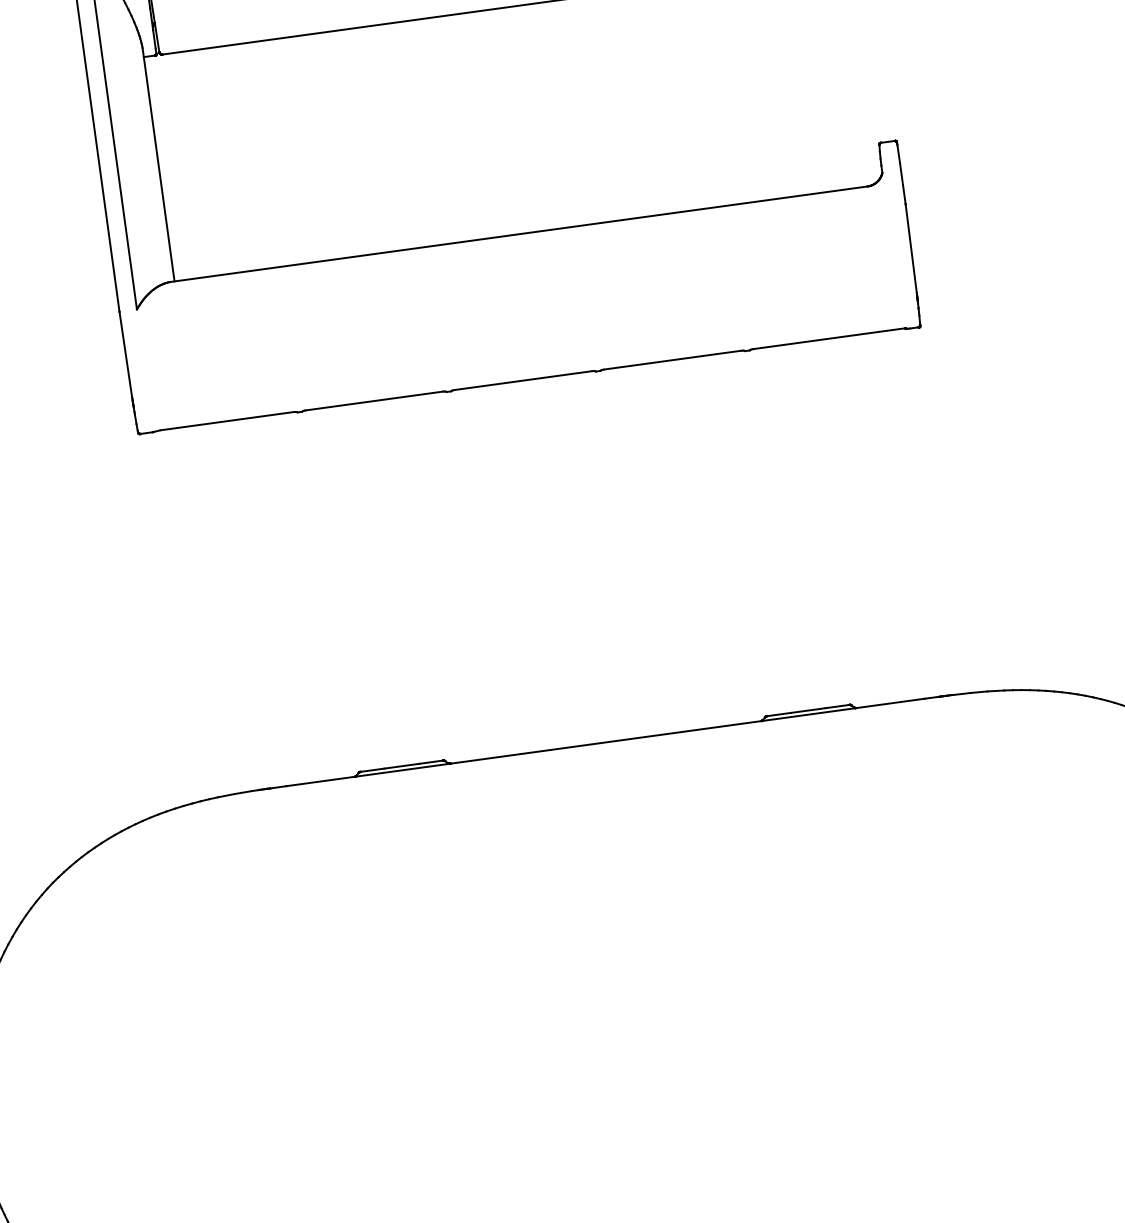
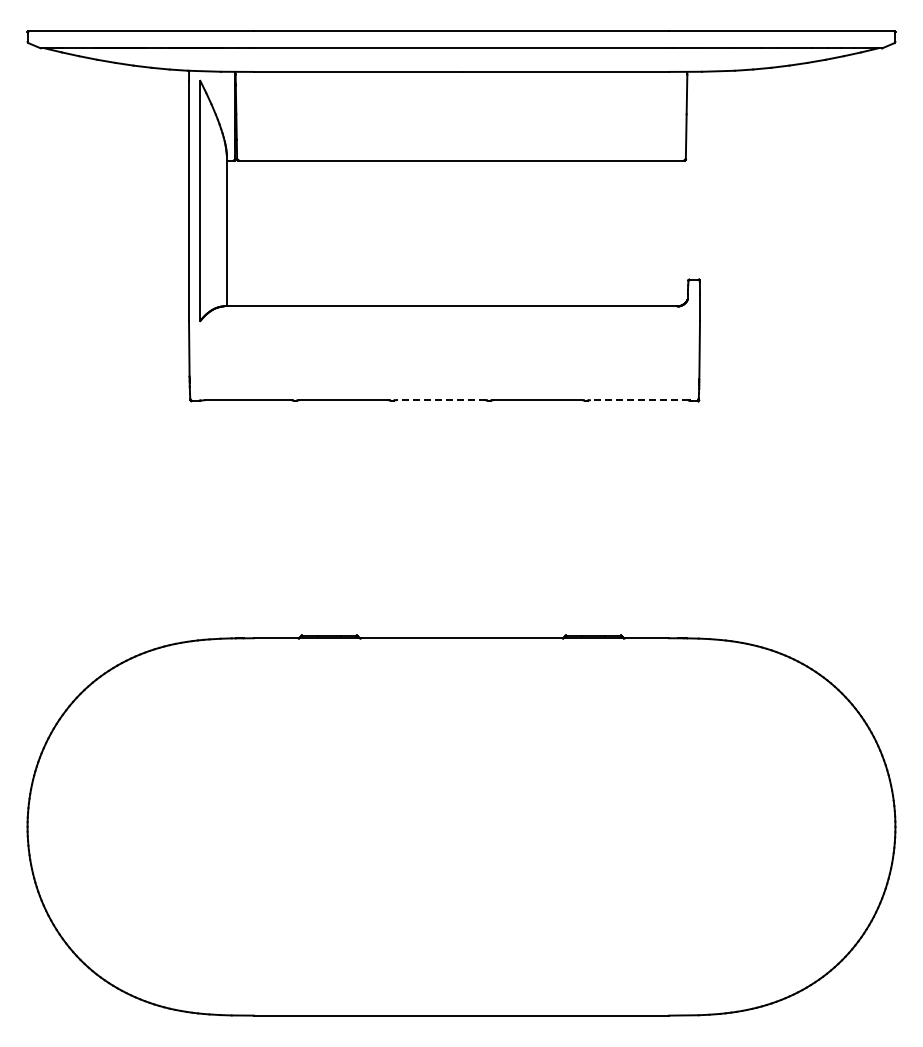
line: (829, 339) -> (639, 400), solid -> dashed
line: (523, 381) -> (440, 400), solid -> dashed

